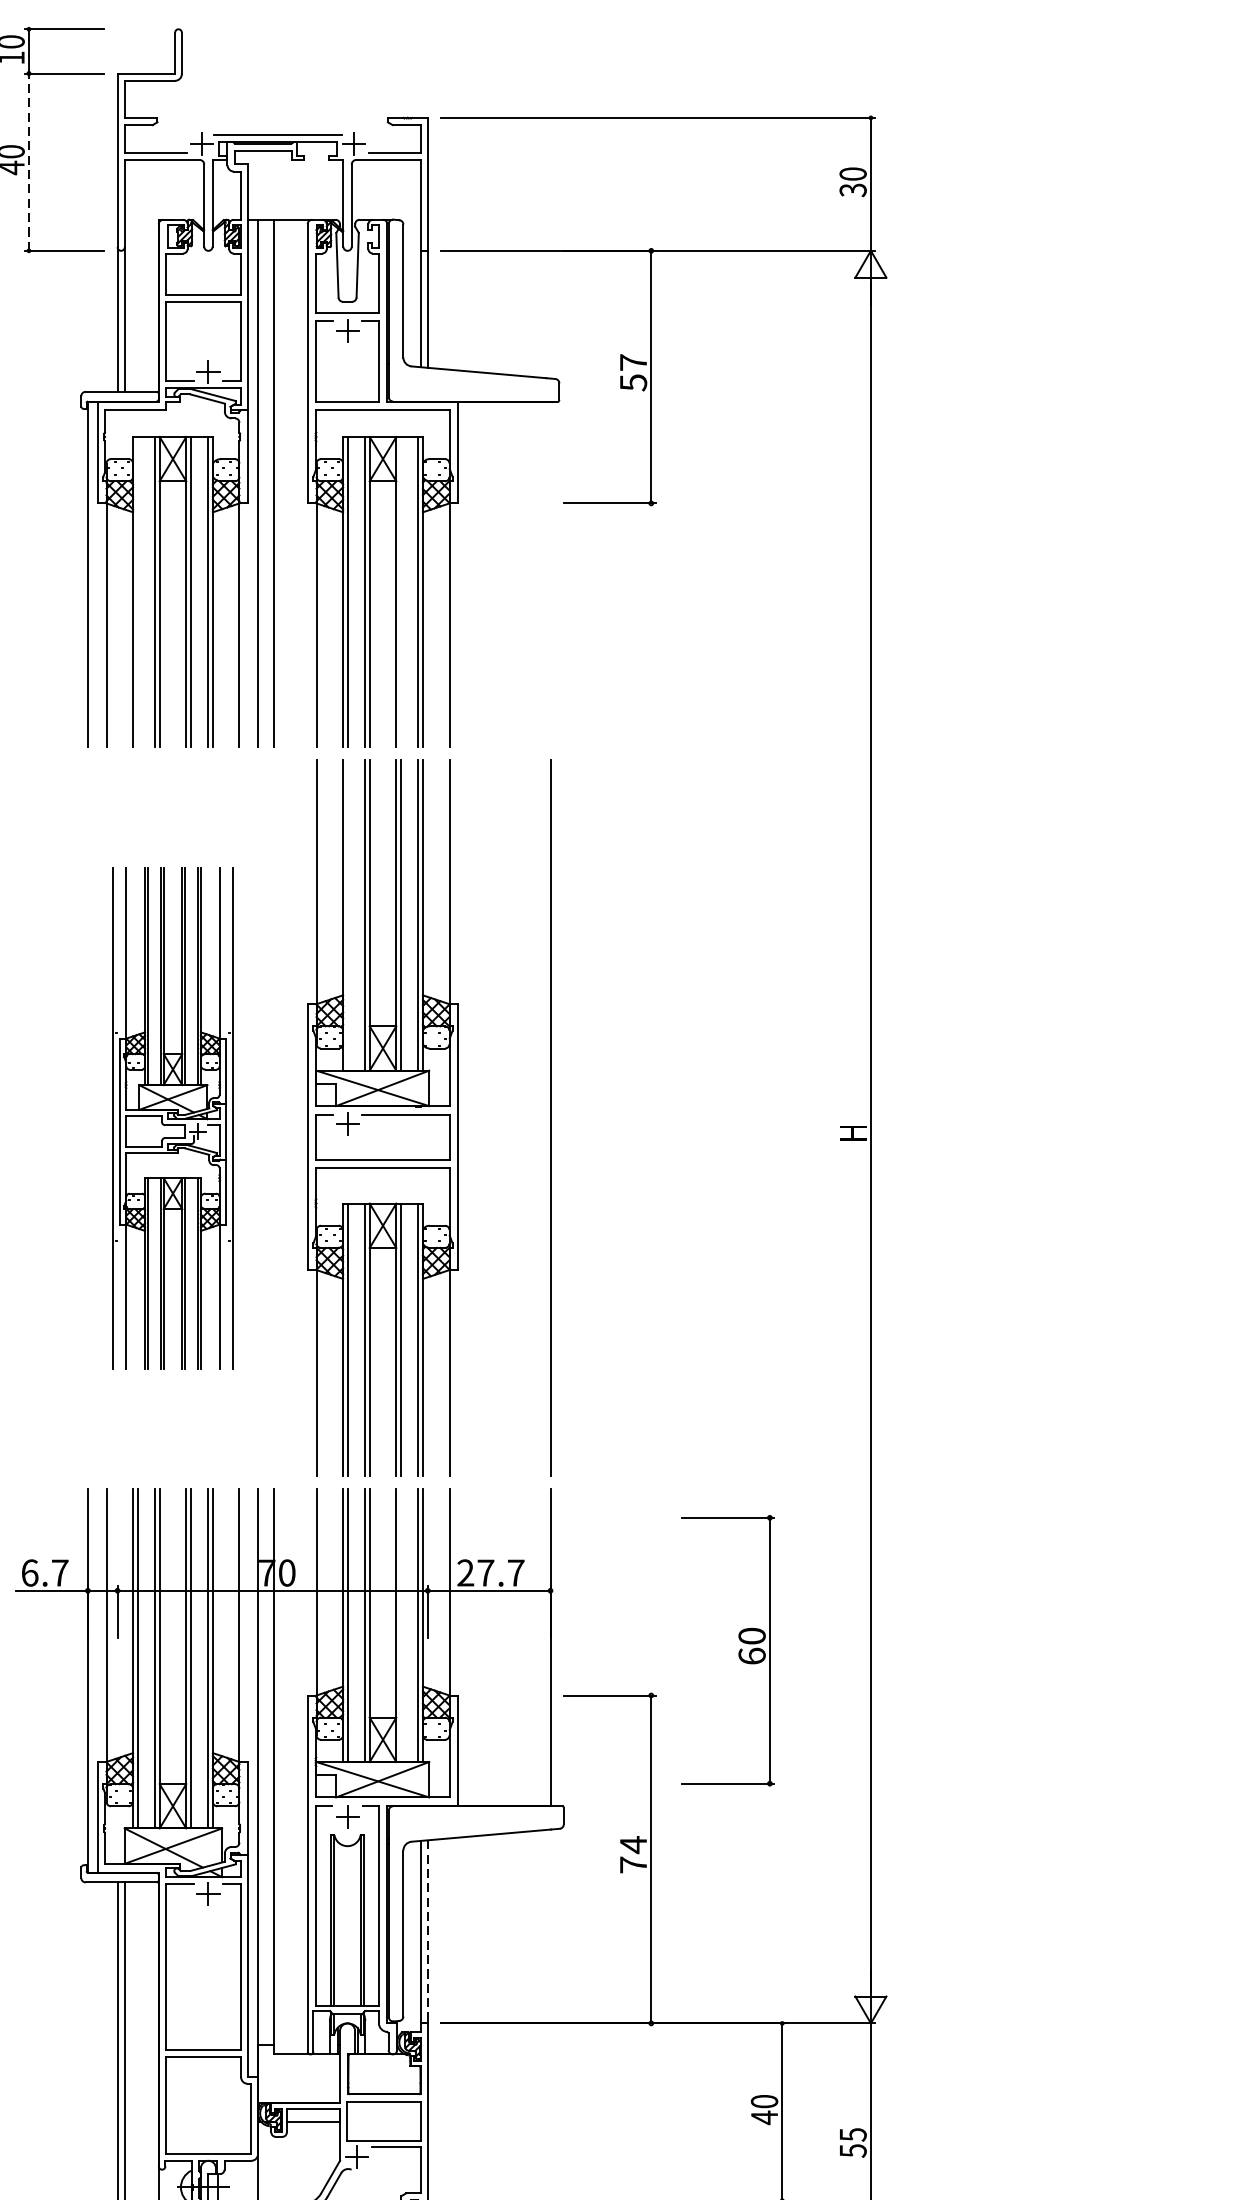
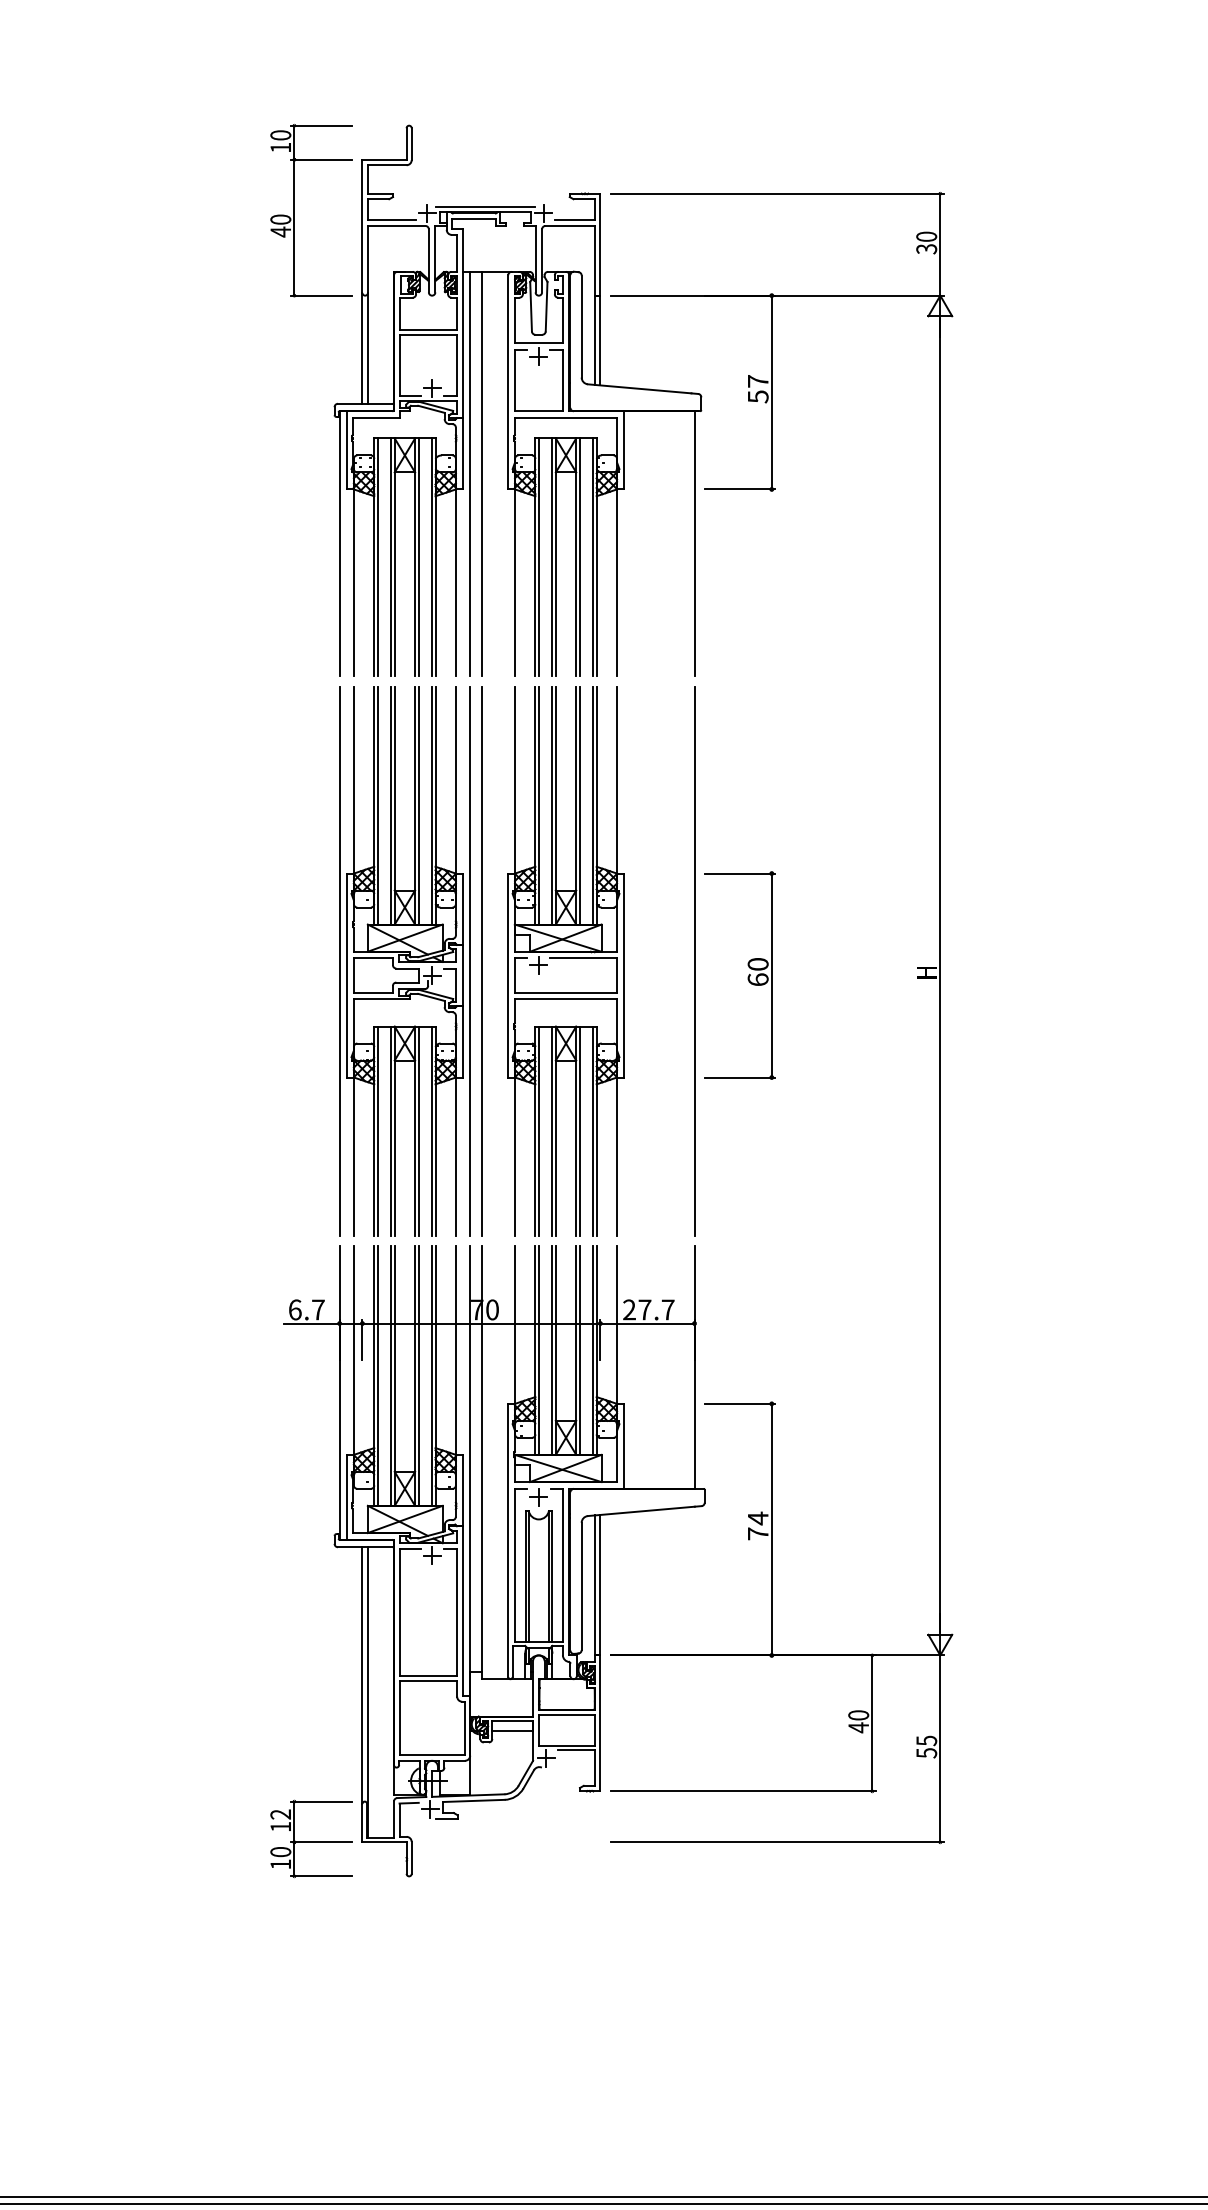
line: (29, 161) -> (294, 227), dashed -> solid
line: (550, 573) -> (694, 543), added
line: (137, 592) -> (377, 557), added
line: (400, 592) -> (579, 557), added
line: (347, 915) -> (538, 805), added
line: (274, 1117) -> (482, 960), added
part: (172, 1118) -> (404, 961), size x1.43
line: (400, 1624) -> (579, 1349), added
part: (738, 1653) -> (747, 977), moved
line: (427, 1932) -> (600, 1585), dashed -> solid

